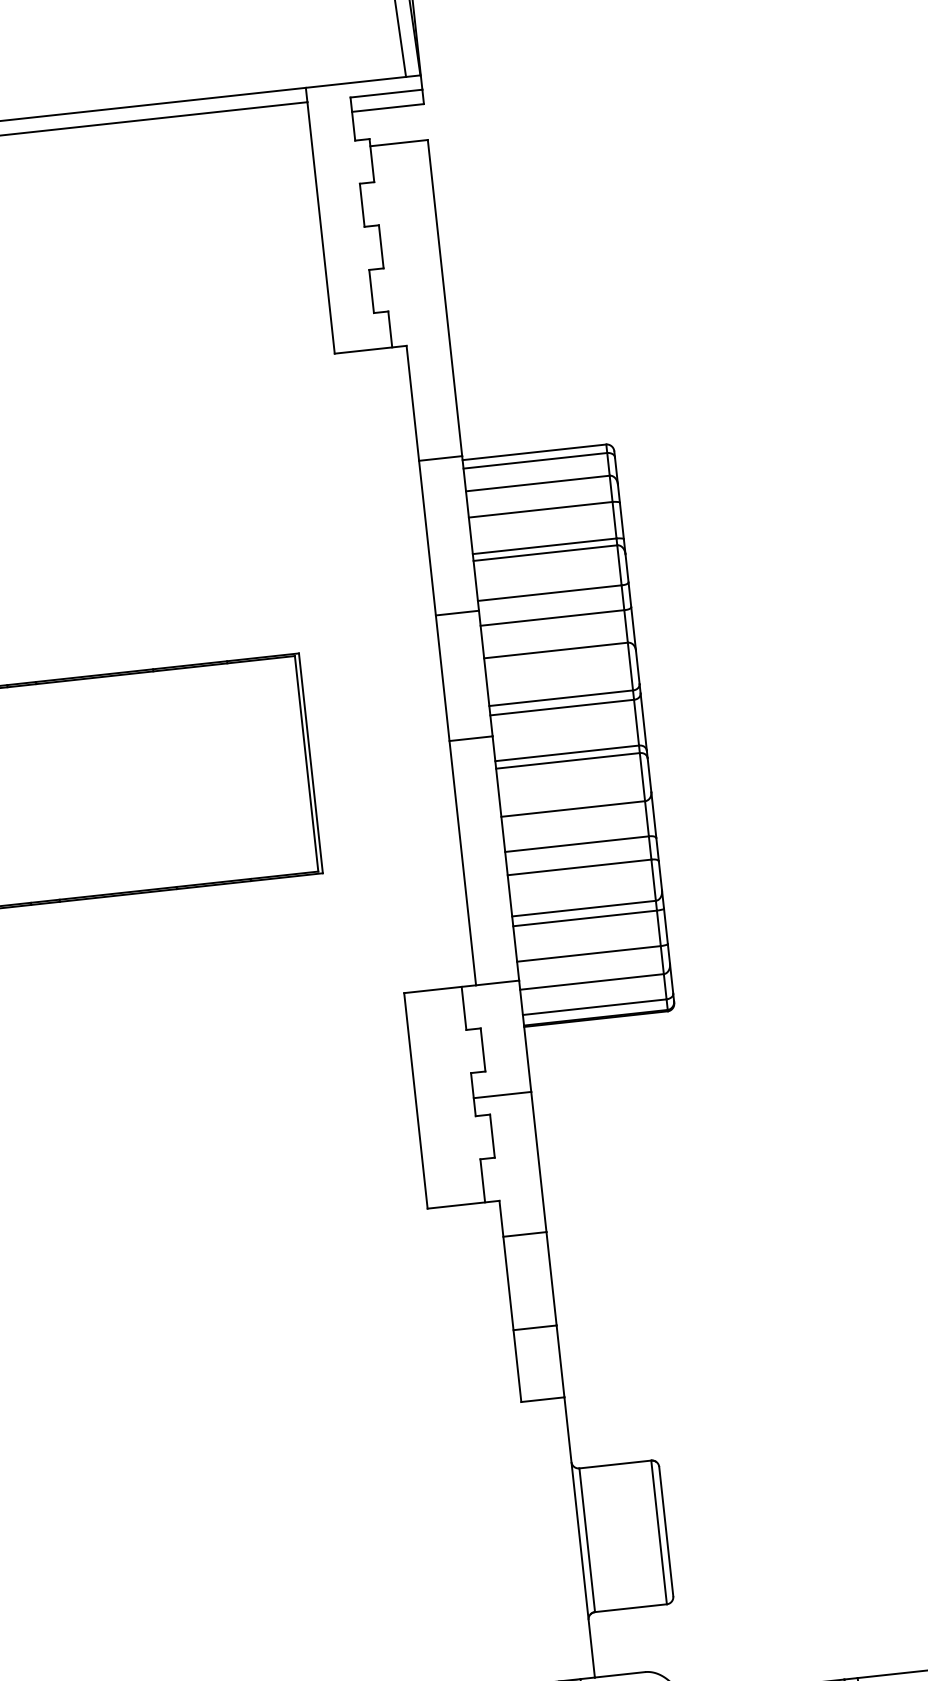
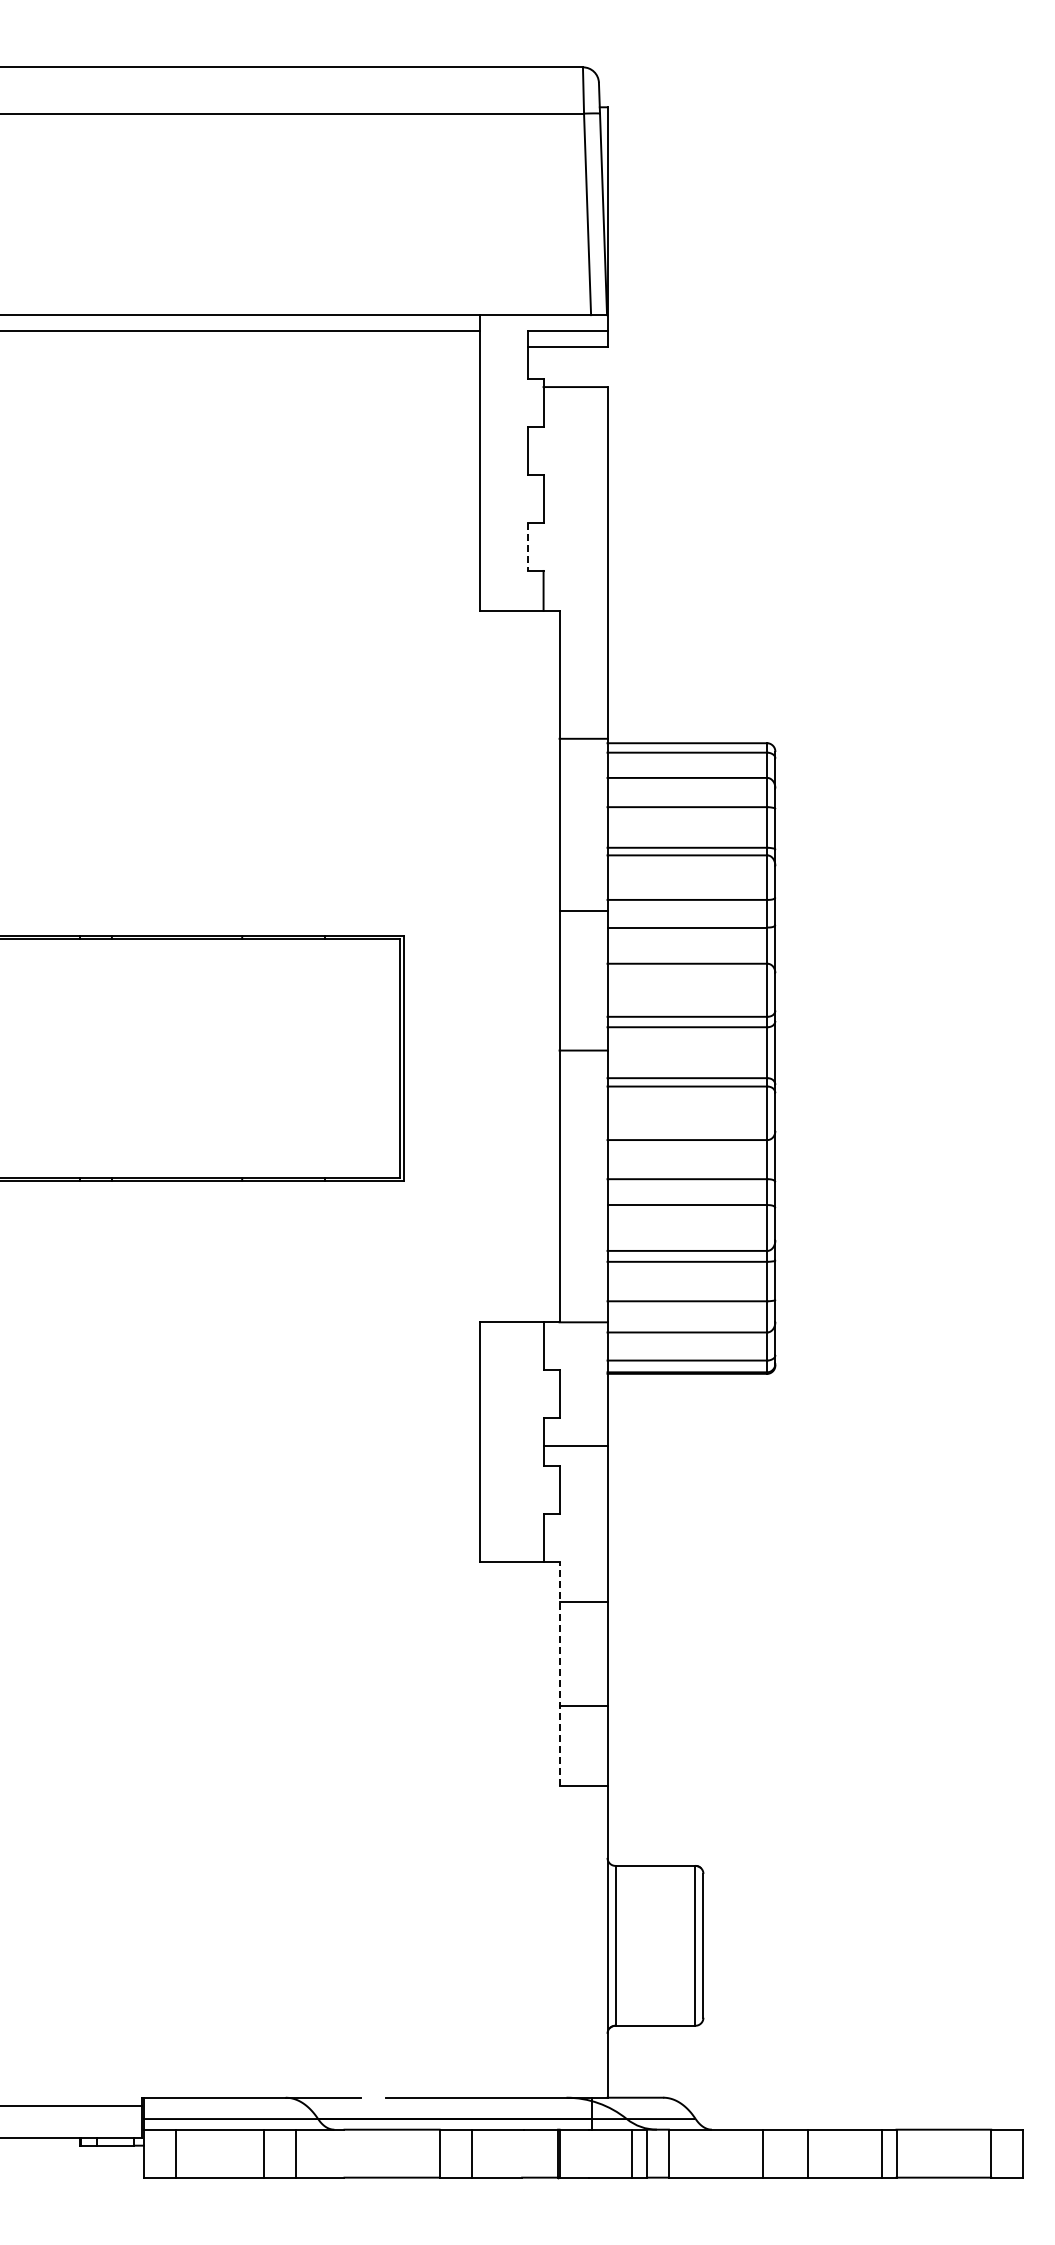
line: (371, 291) -> (527, 546), solid -> dashed
line: (510, 1301) -> (559, 1674), solid -> dashed

